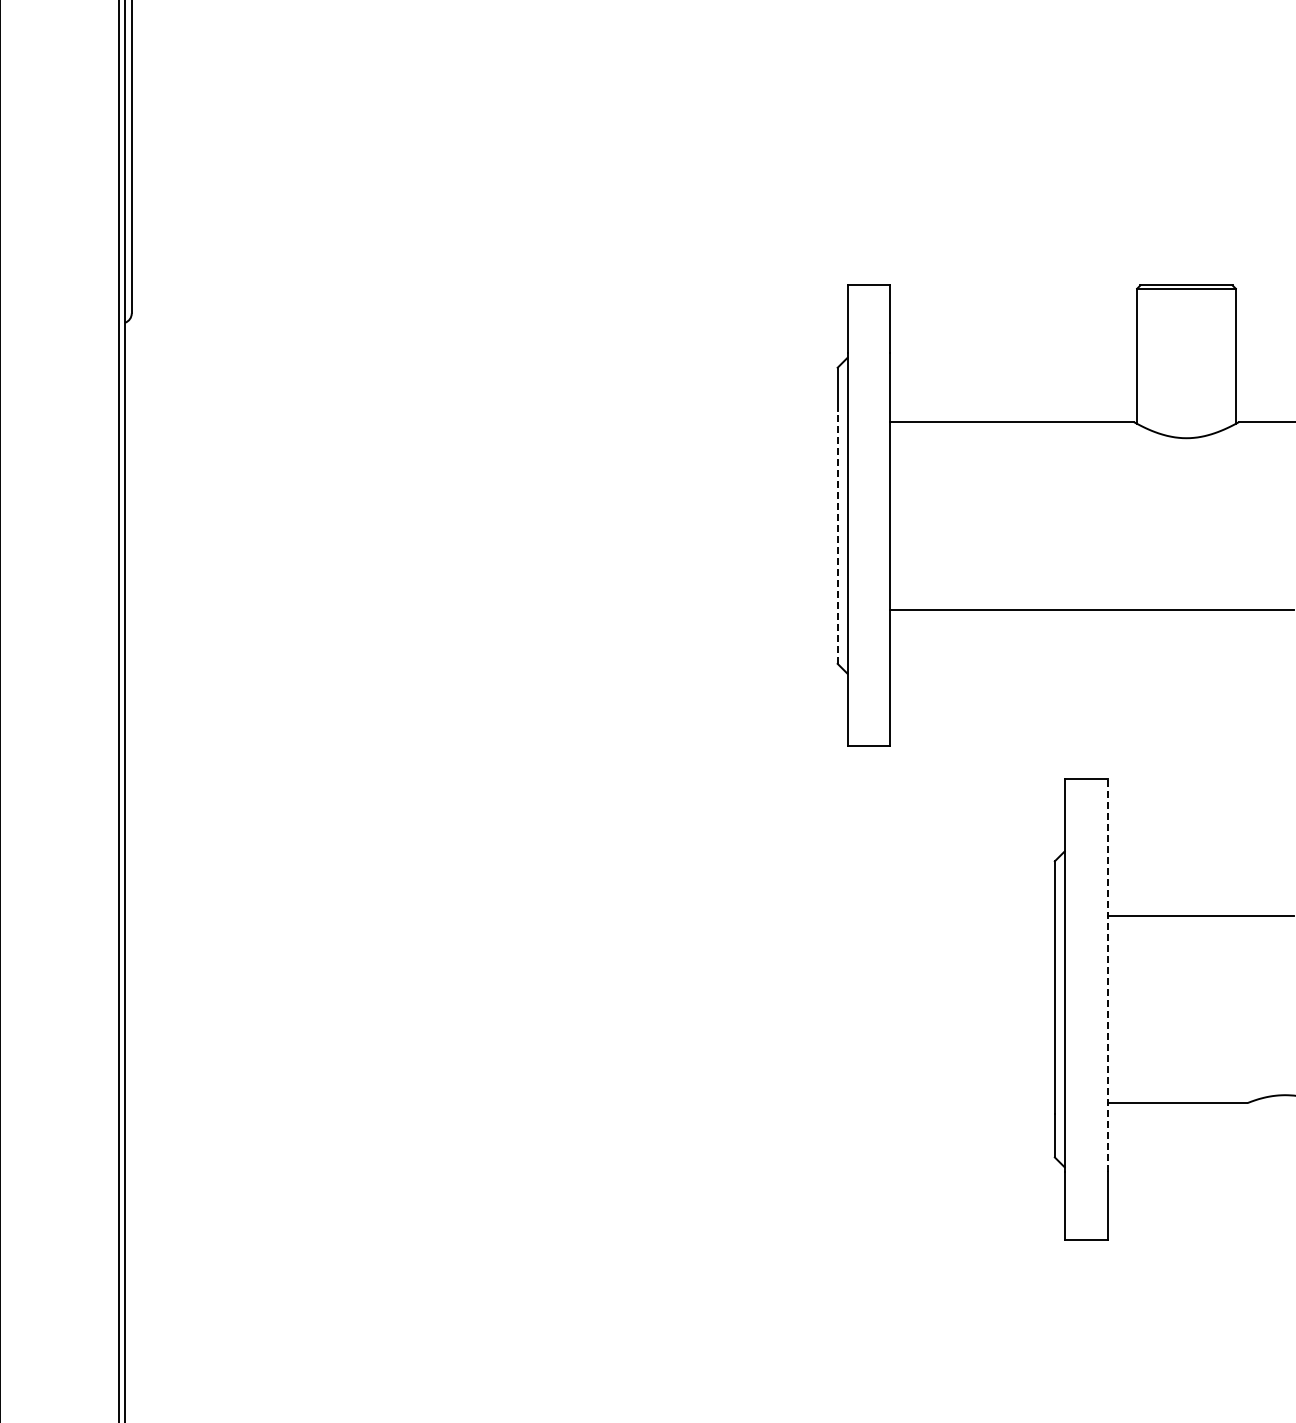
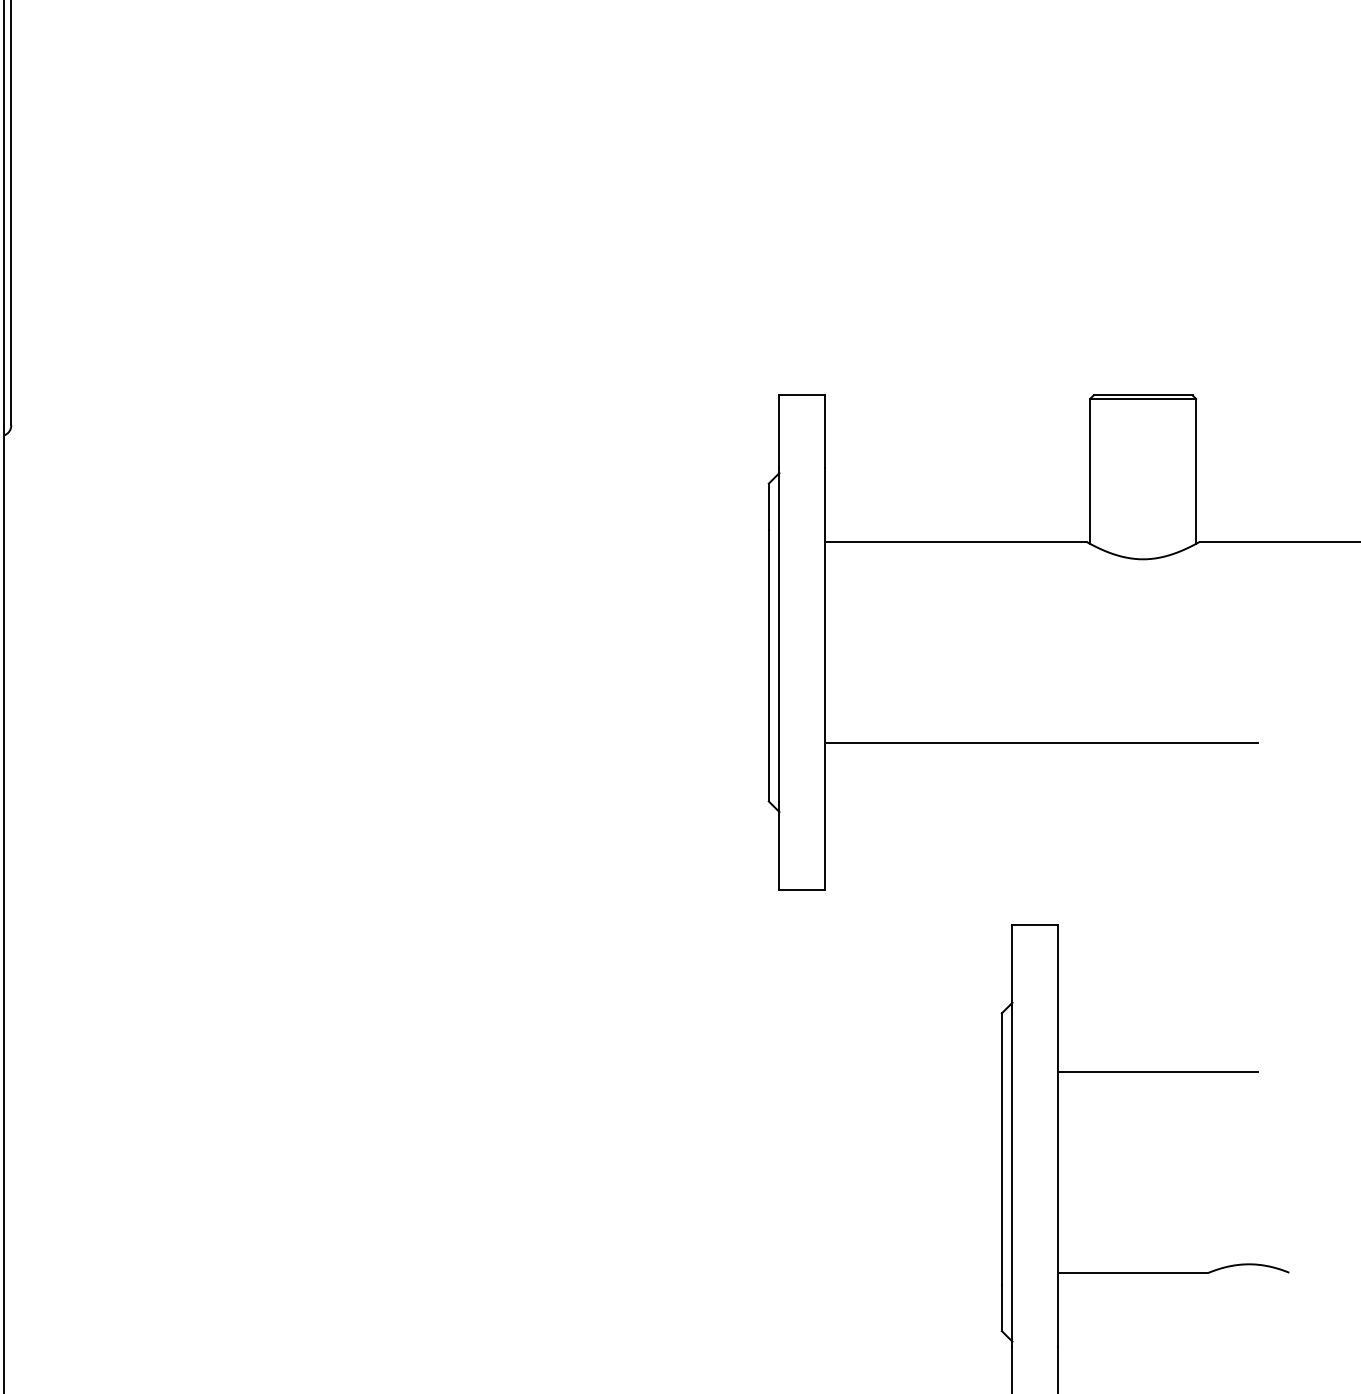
line: (837, 537) -> (768, 665), dashed -> solid
line: (1107, 975) -> (1058, 1135), dashed -> solid

